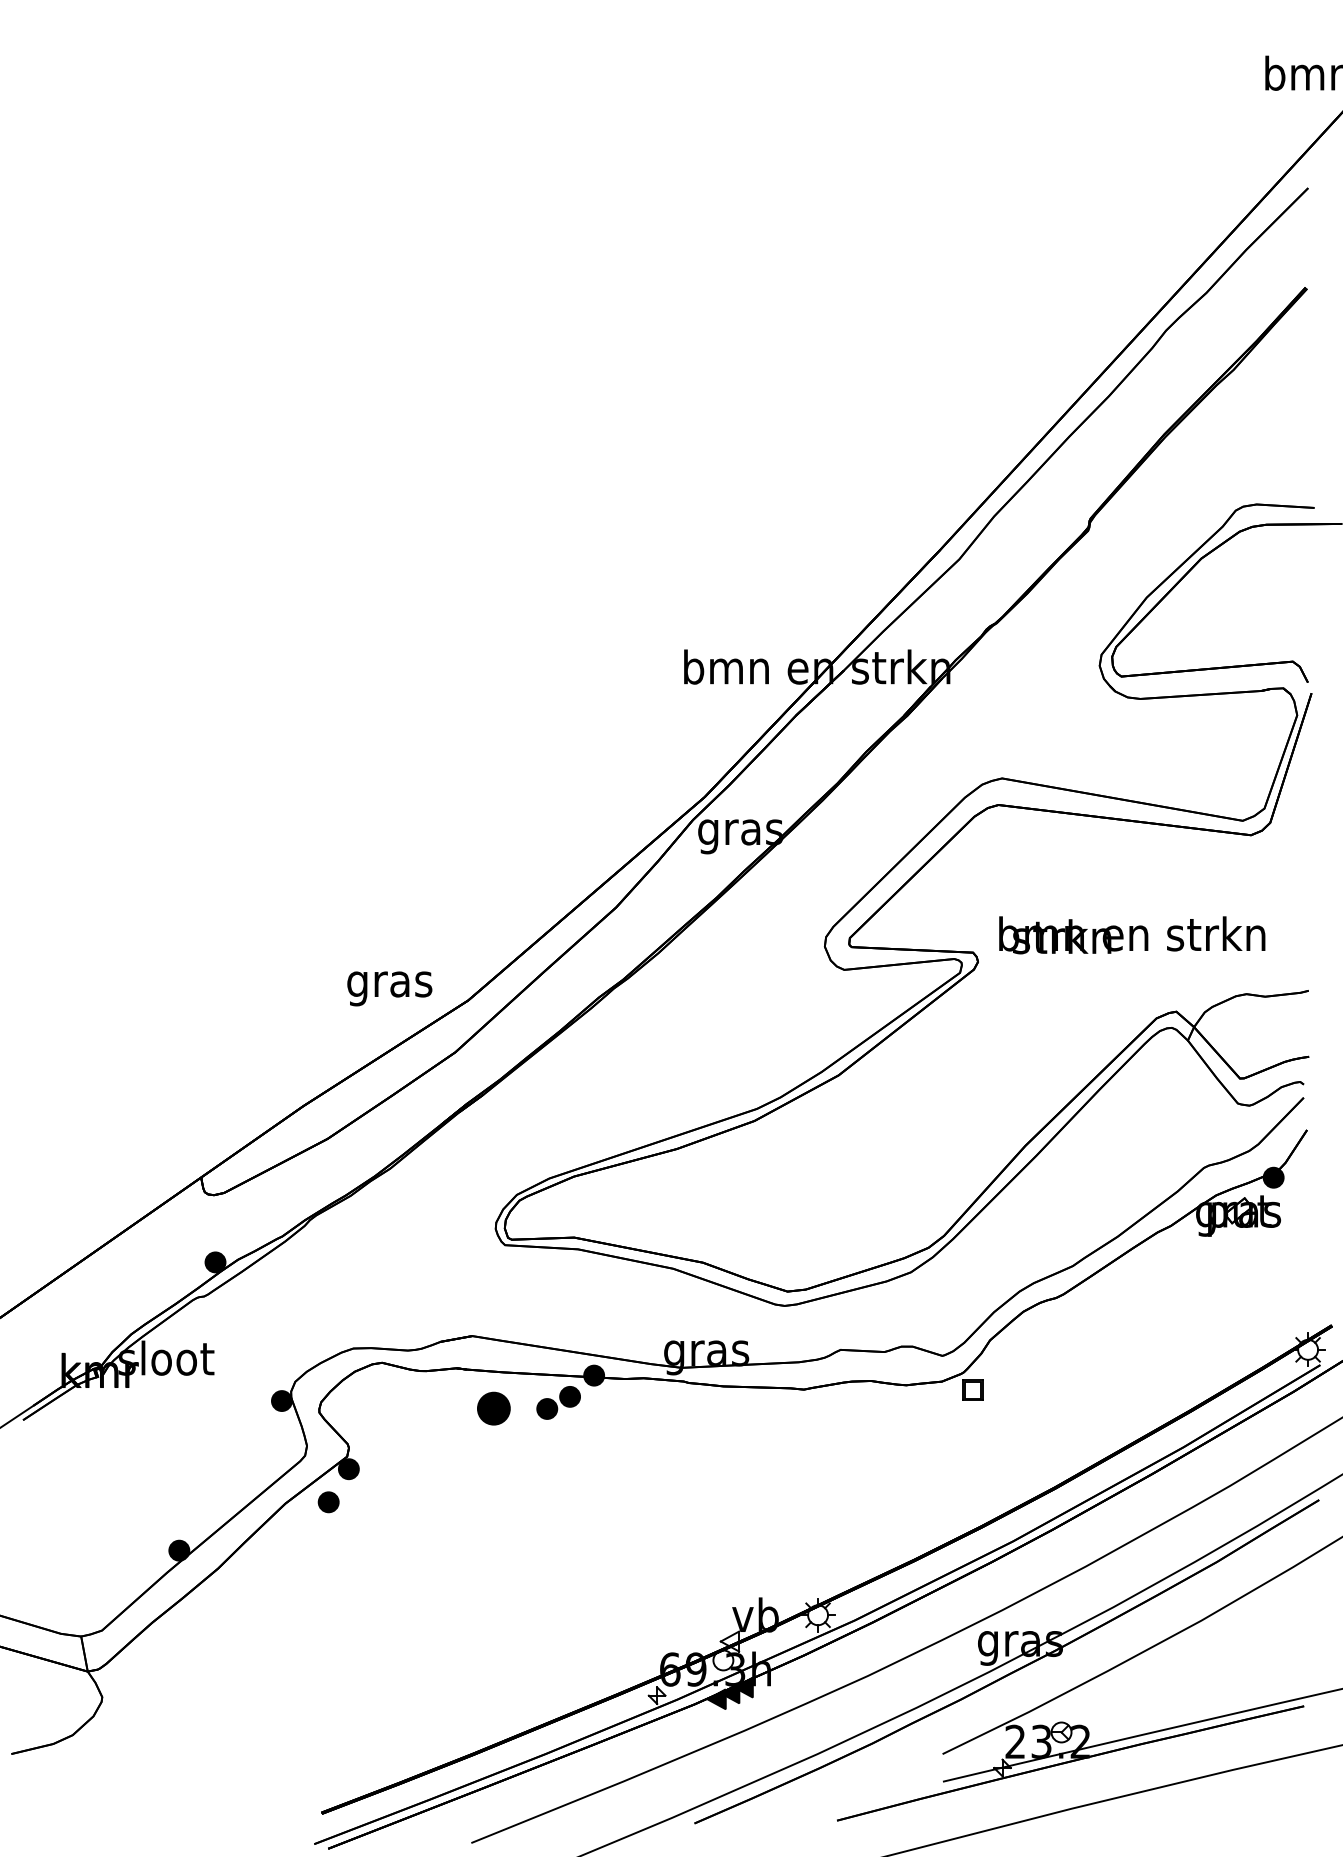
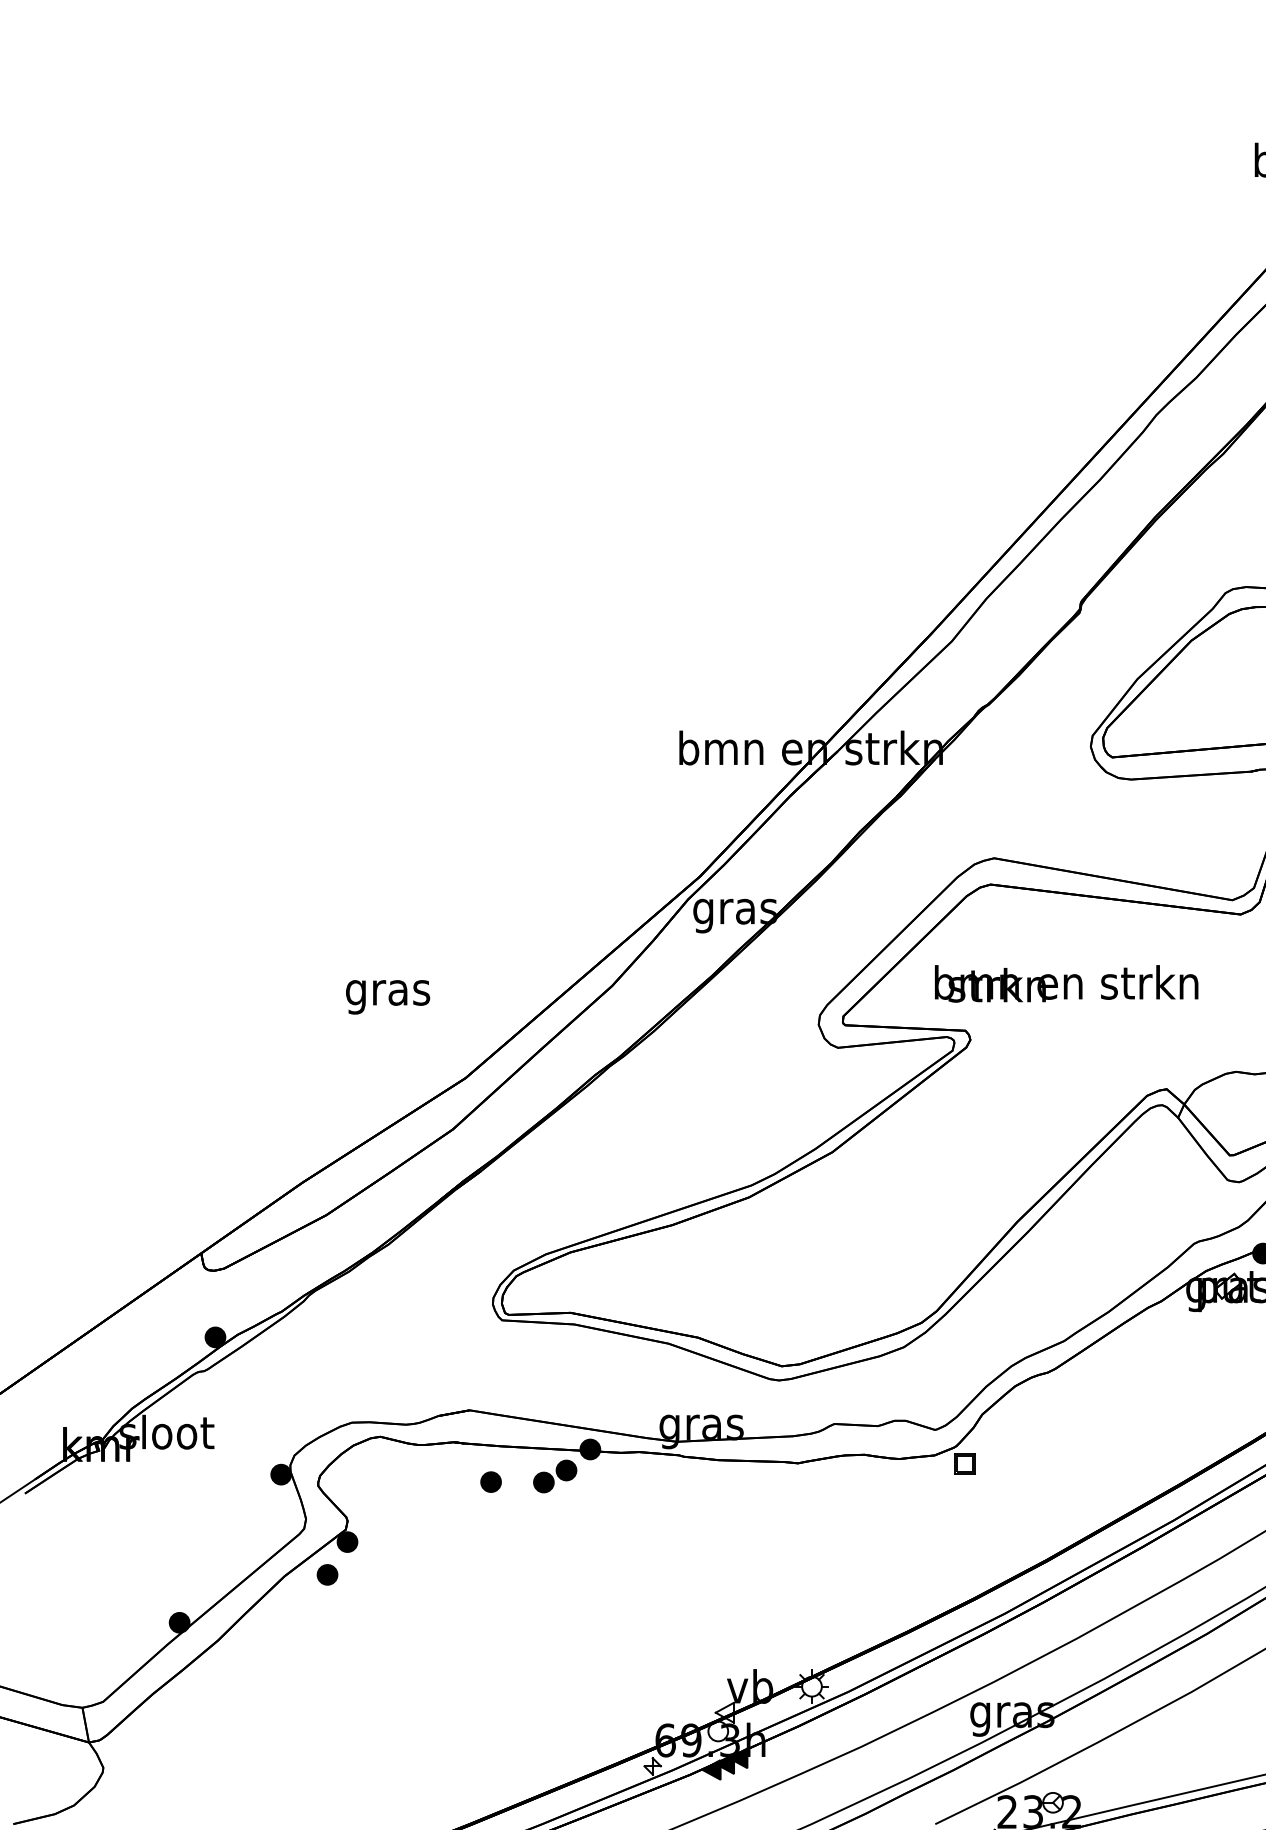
text: (1132, 935) -> (1066, 984), moved
text: (389, 988) -> (387, 996), moved
part: (493, 1408) -> (490, 1482), size x0.62

